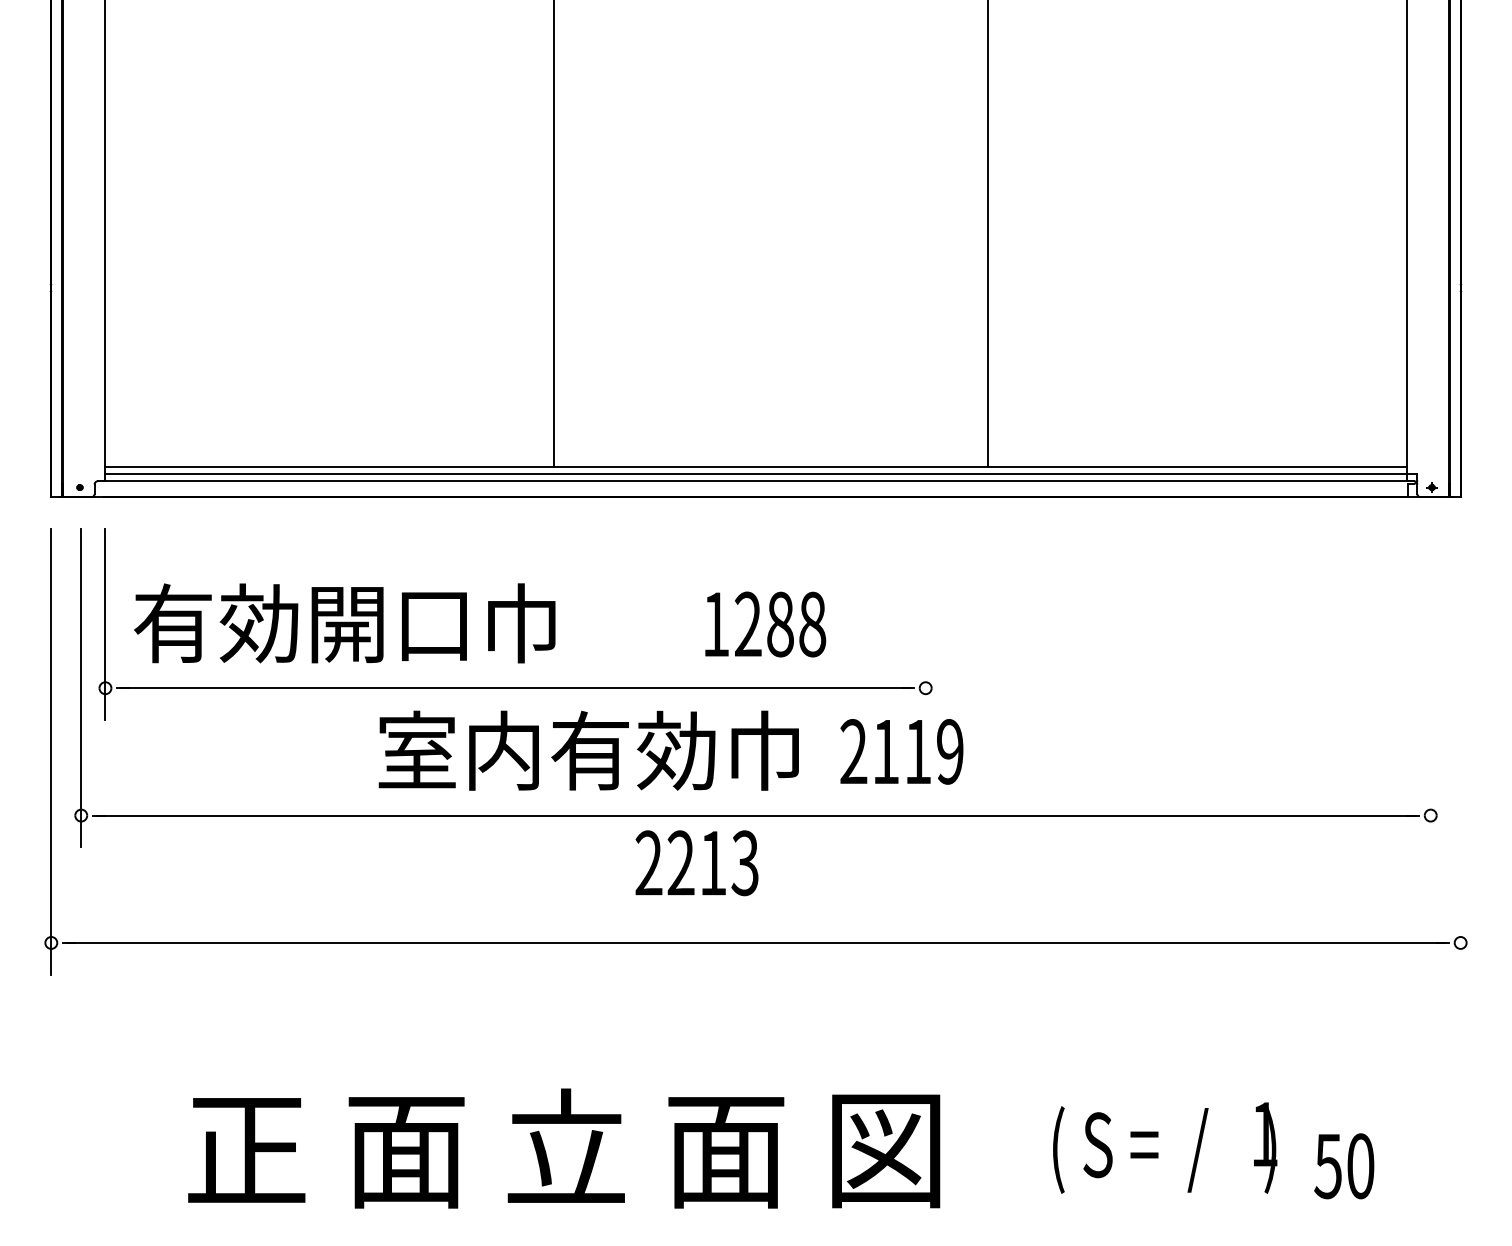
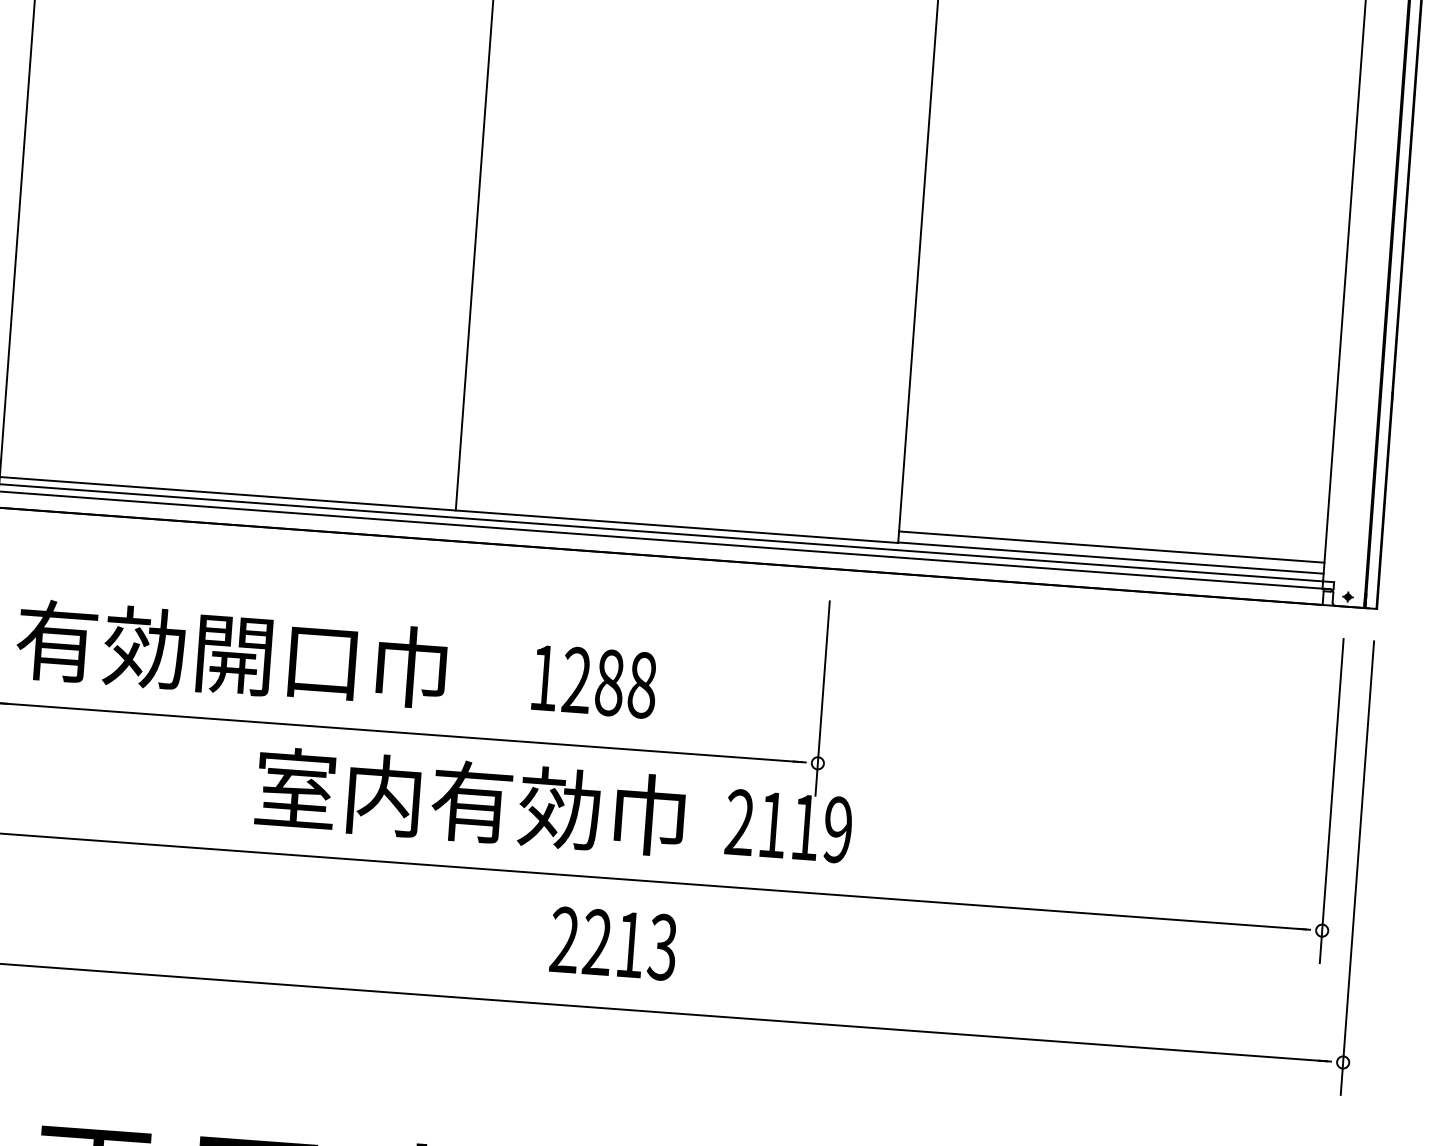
line: (1197, 455) -> (1111, 546), added
text: (765, 624) -> (594, 681), moved
line: (925, 624) -> (822, 698), added
line: (1430, 688) -> (1331, 801), added
line: (1460, 751) -> (1357, 867), added
text: (696, 863) -> (613, 943), moved

